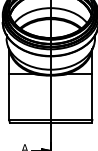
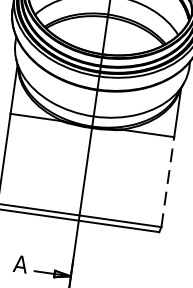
line: (92, 97) -> (167, 182), solid -> dashed

